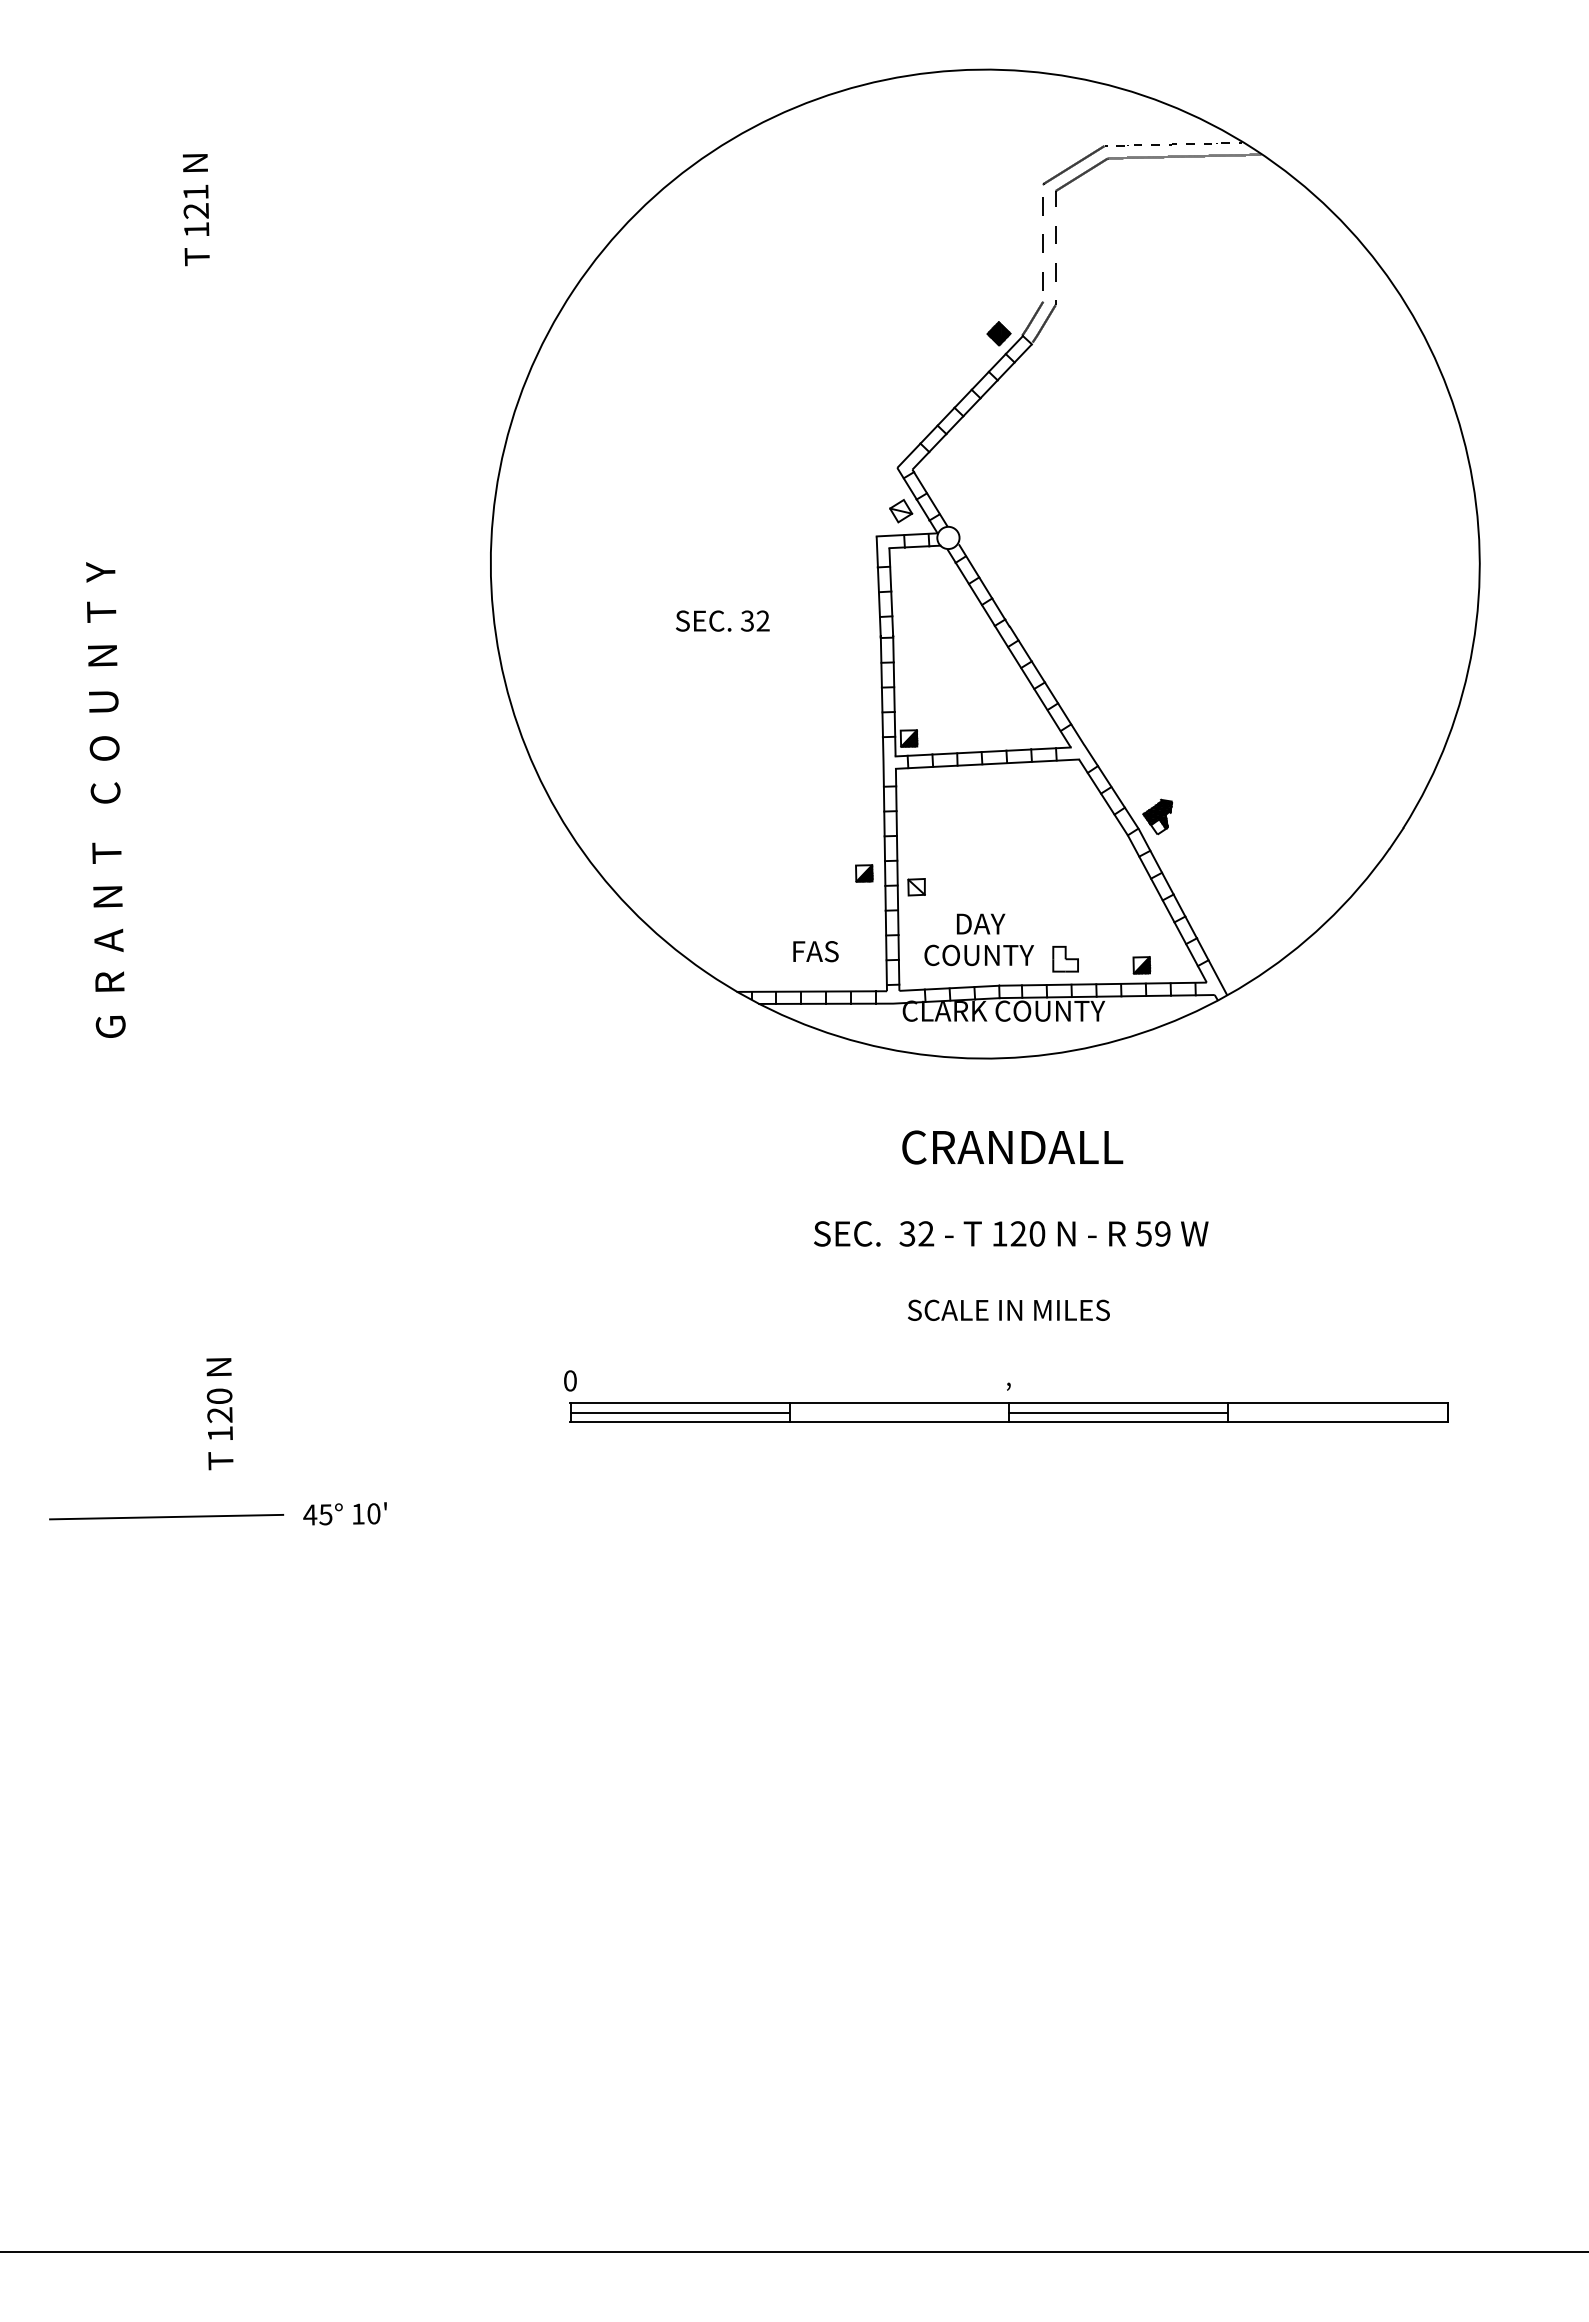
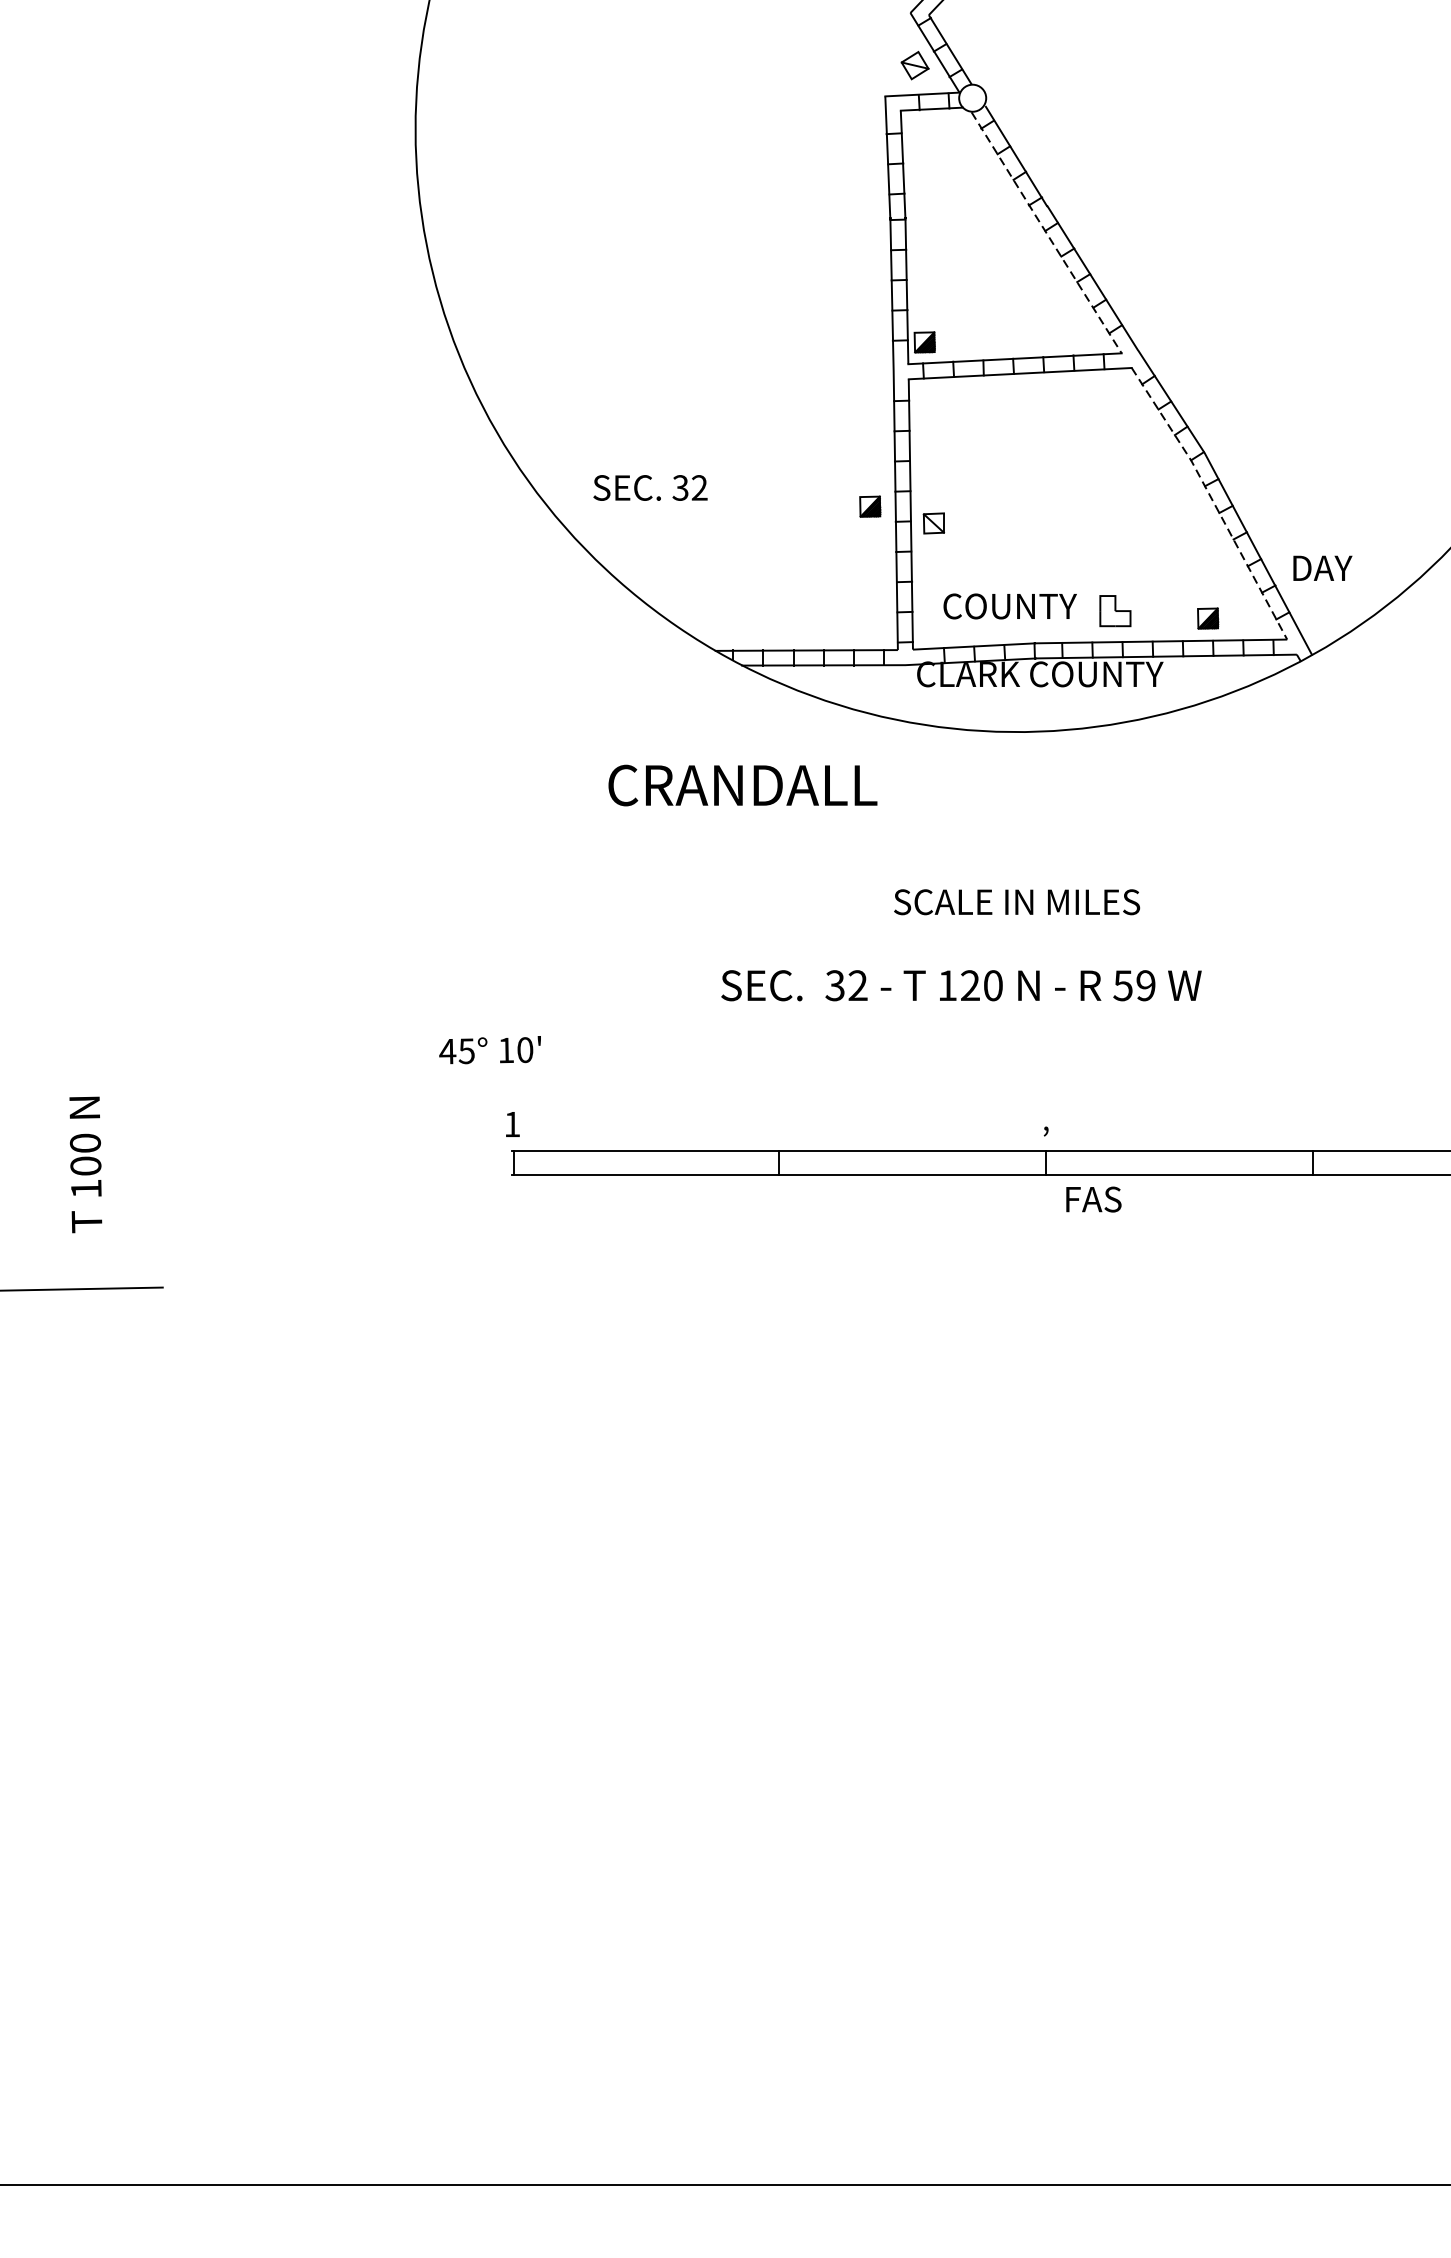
text: (722, 620) -> (650, 487), moved
line: (1008, 647) -> (1045, 231), solid -> dashed
part: (1157, 816) -> (1227, 437), removed
line: (1145, 869) -> (1212, 501), solid -> dashed
text: (981, 923) -> (1323, 567), moved
text: (815, 951) -> (1093, 1199), moved
text: (1012, 1147) -> (742, 785), moved
text: (1011, 1233) -> (961, 985), moved
text: (1008, 1309) -> (1016, 901), moved
text: (570, 1380) -> (512, 1123), 0 -> 1
line: (679, 1412) -> (645, 1162), removed
line: (1117, 1412) -> (1178, 1162), removed
text: (219, 1414) -> (85, 1165), 120 -> 100
text: (344, 1513) -> (489, 1049), moved

